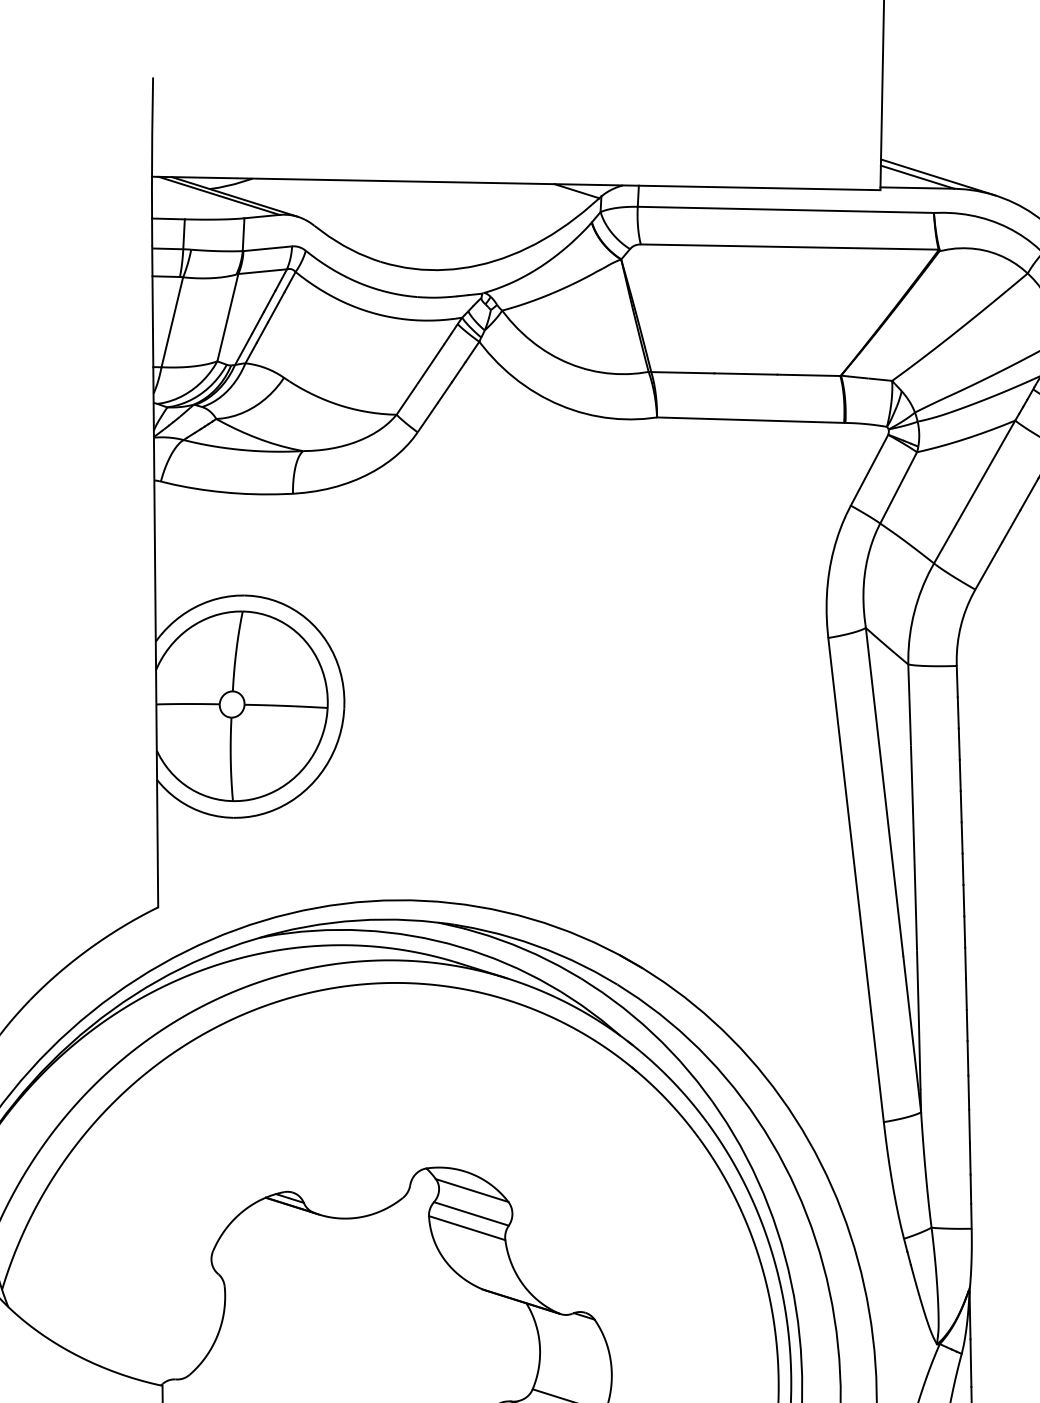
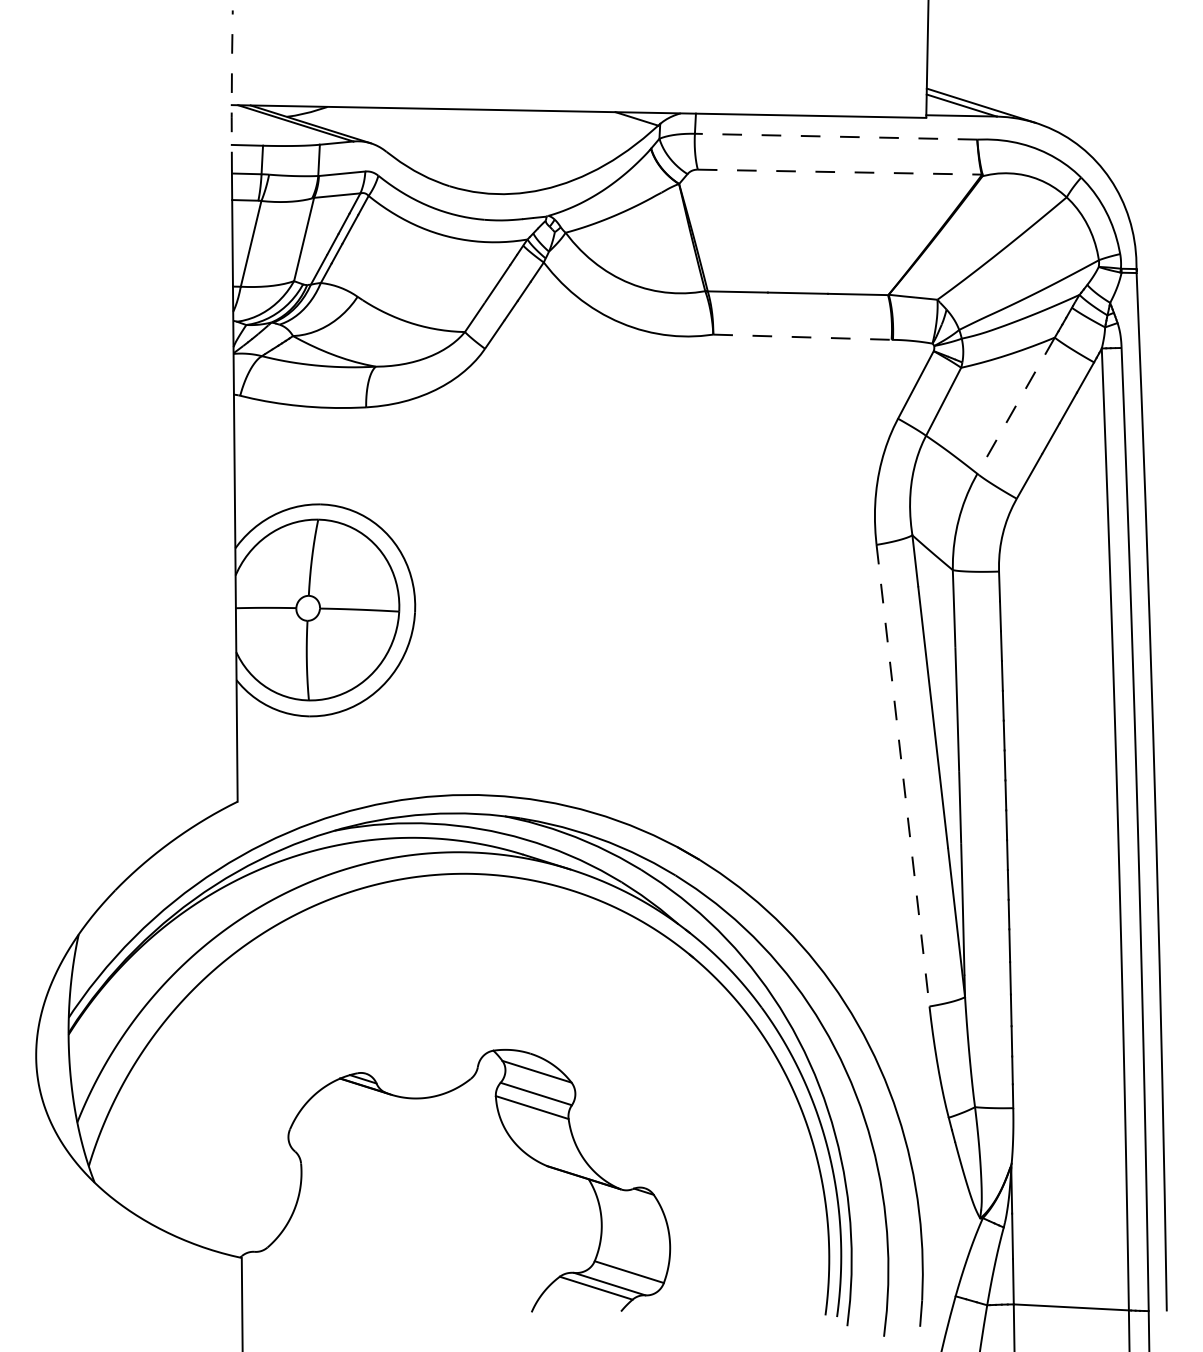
line: (151, 162) -> (231, 91), solid -> dashed
line: (785, 209) -> (835, 136), solid -> dashed
line: (790, 247) -> (840, 172), solid -> dashed
line: (750, 420) -> (802, 337), solid -> dashed
line: (974, 492) -> (1015, 406), solid -> dashed
line: (856, 880) -> (903, 776), solid -> dashed

